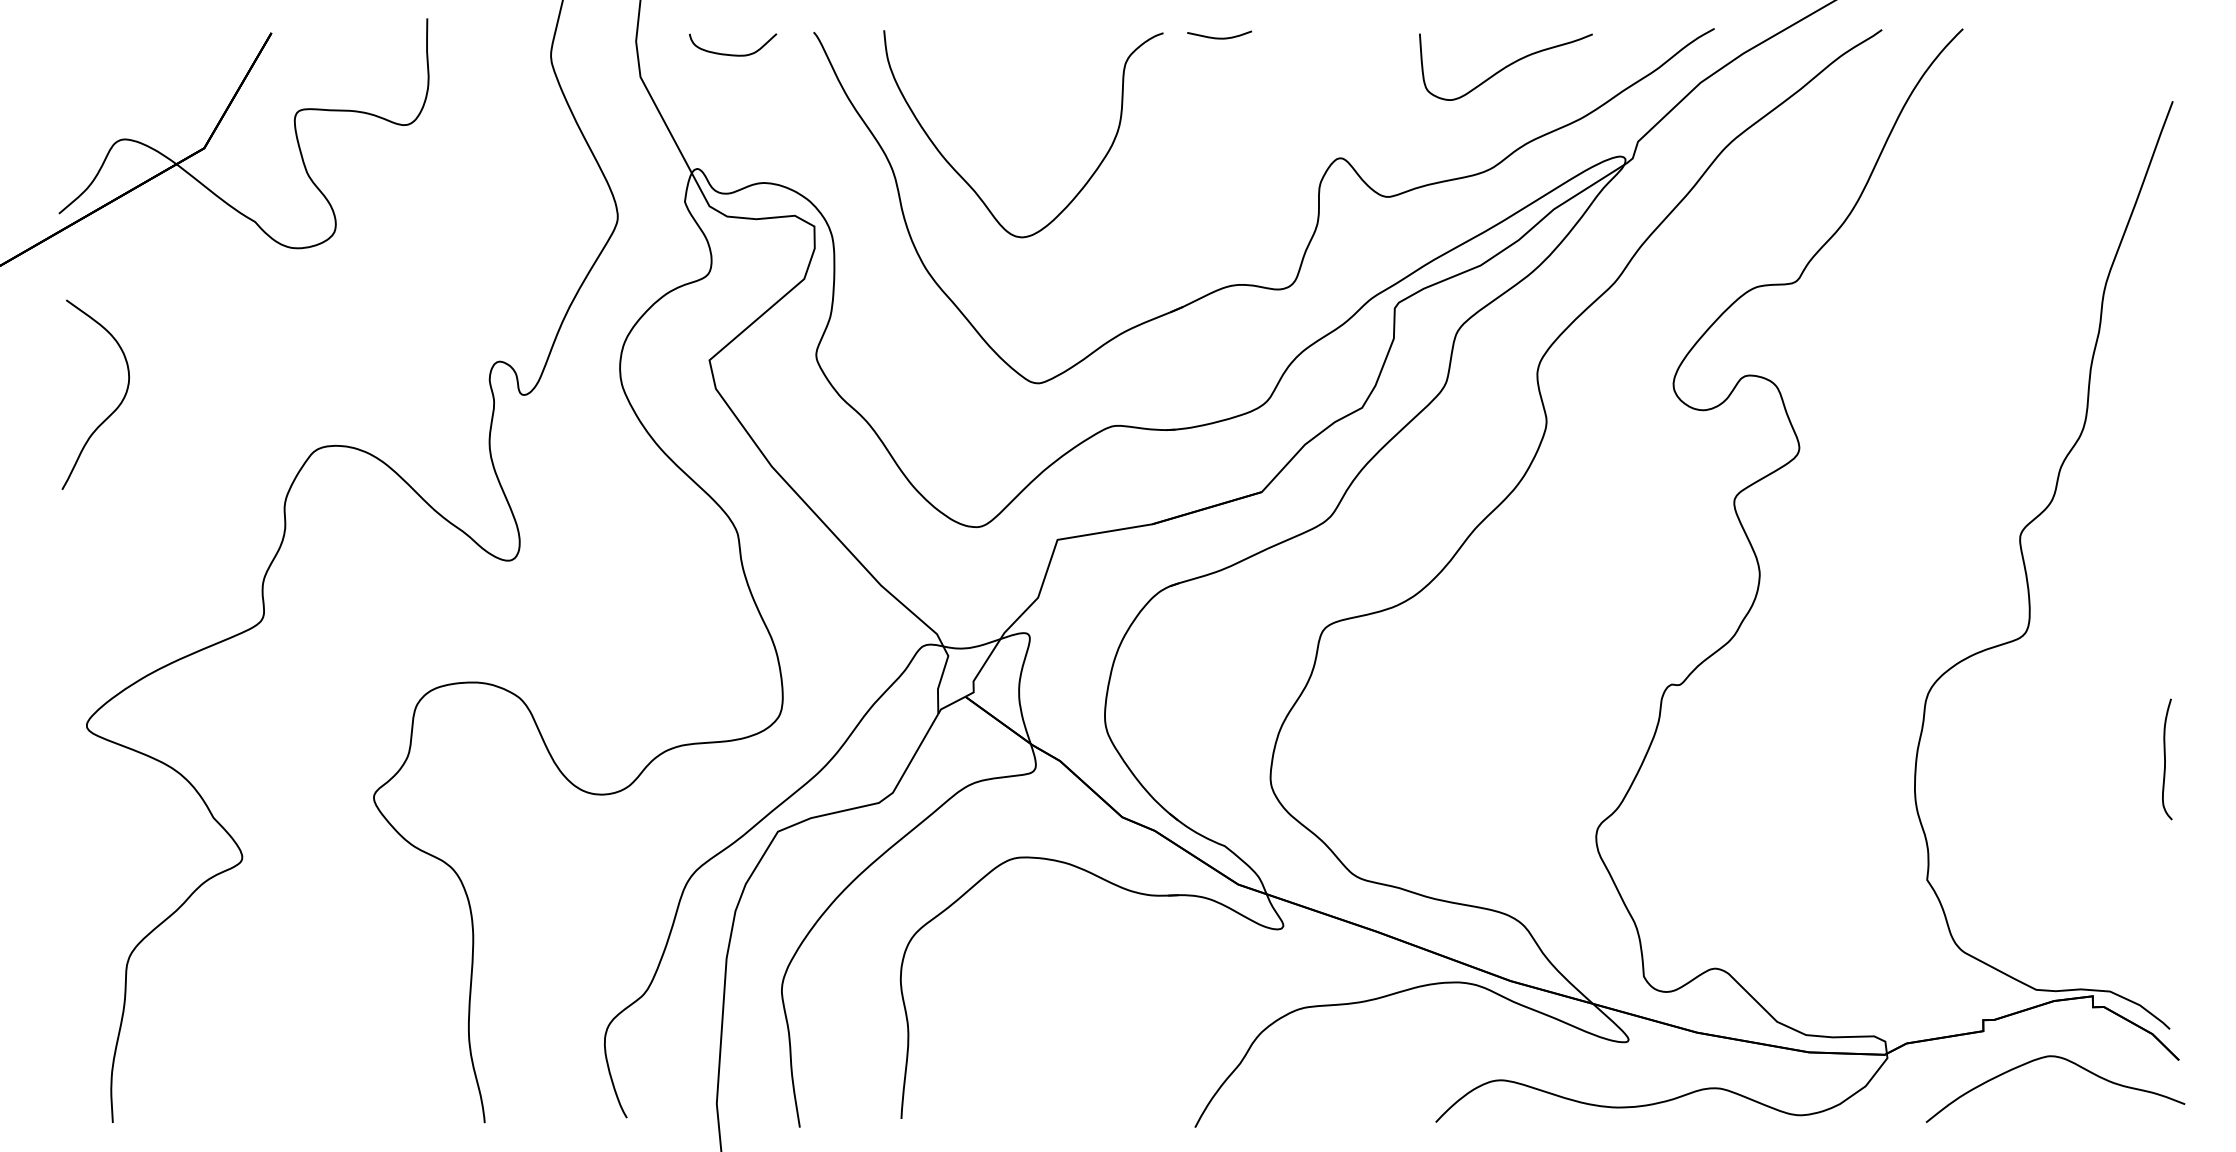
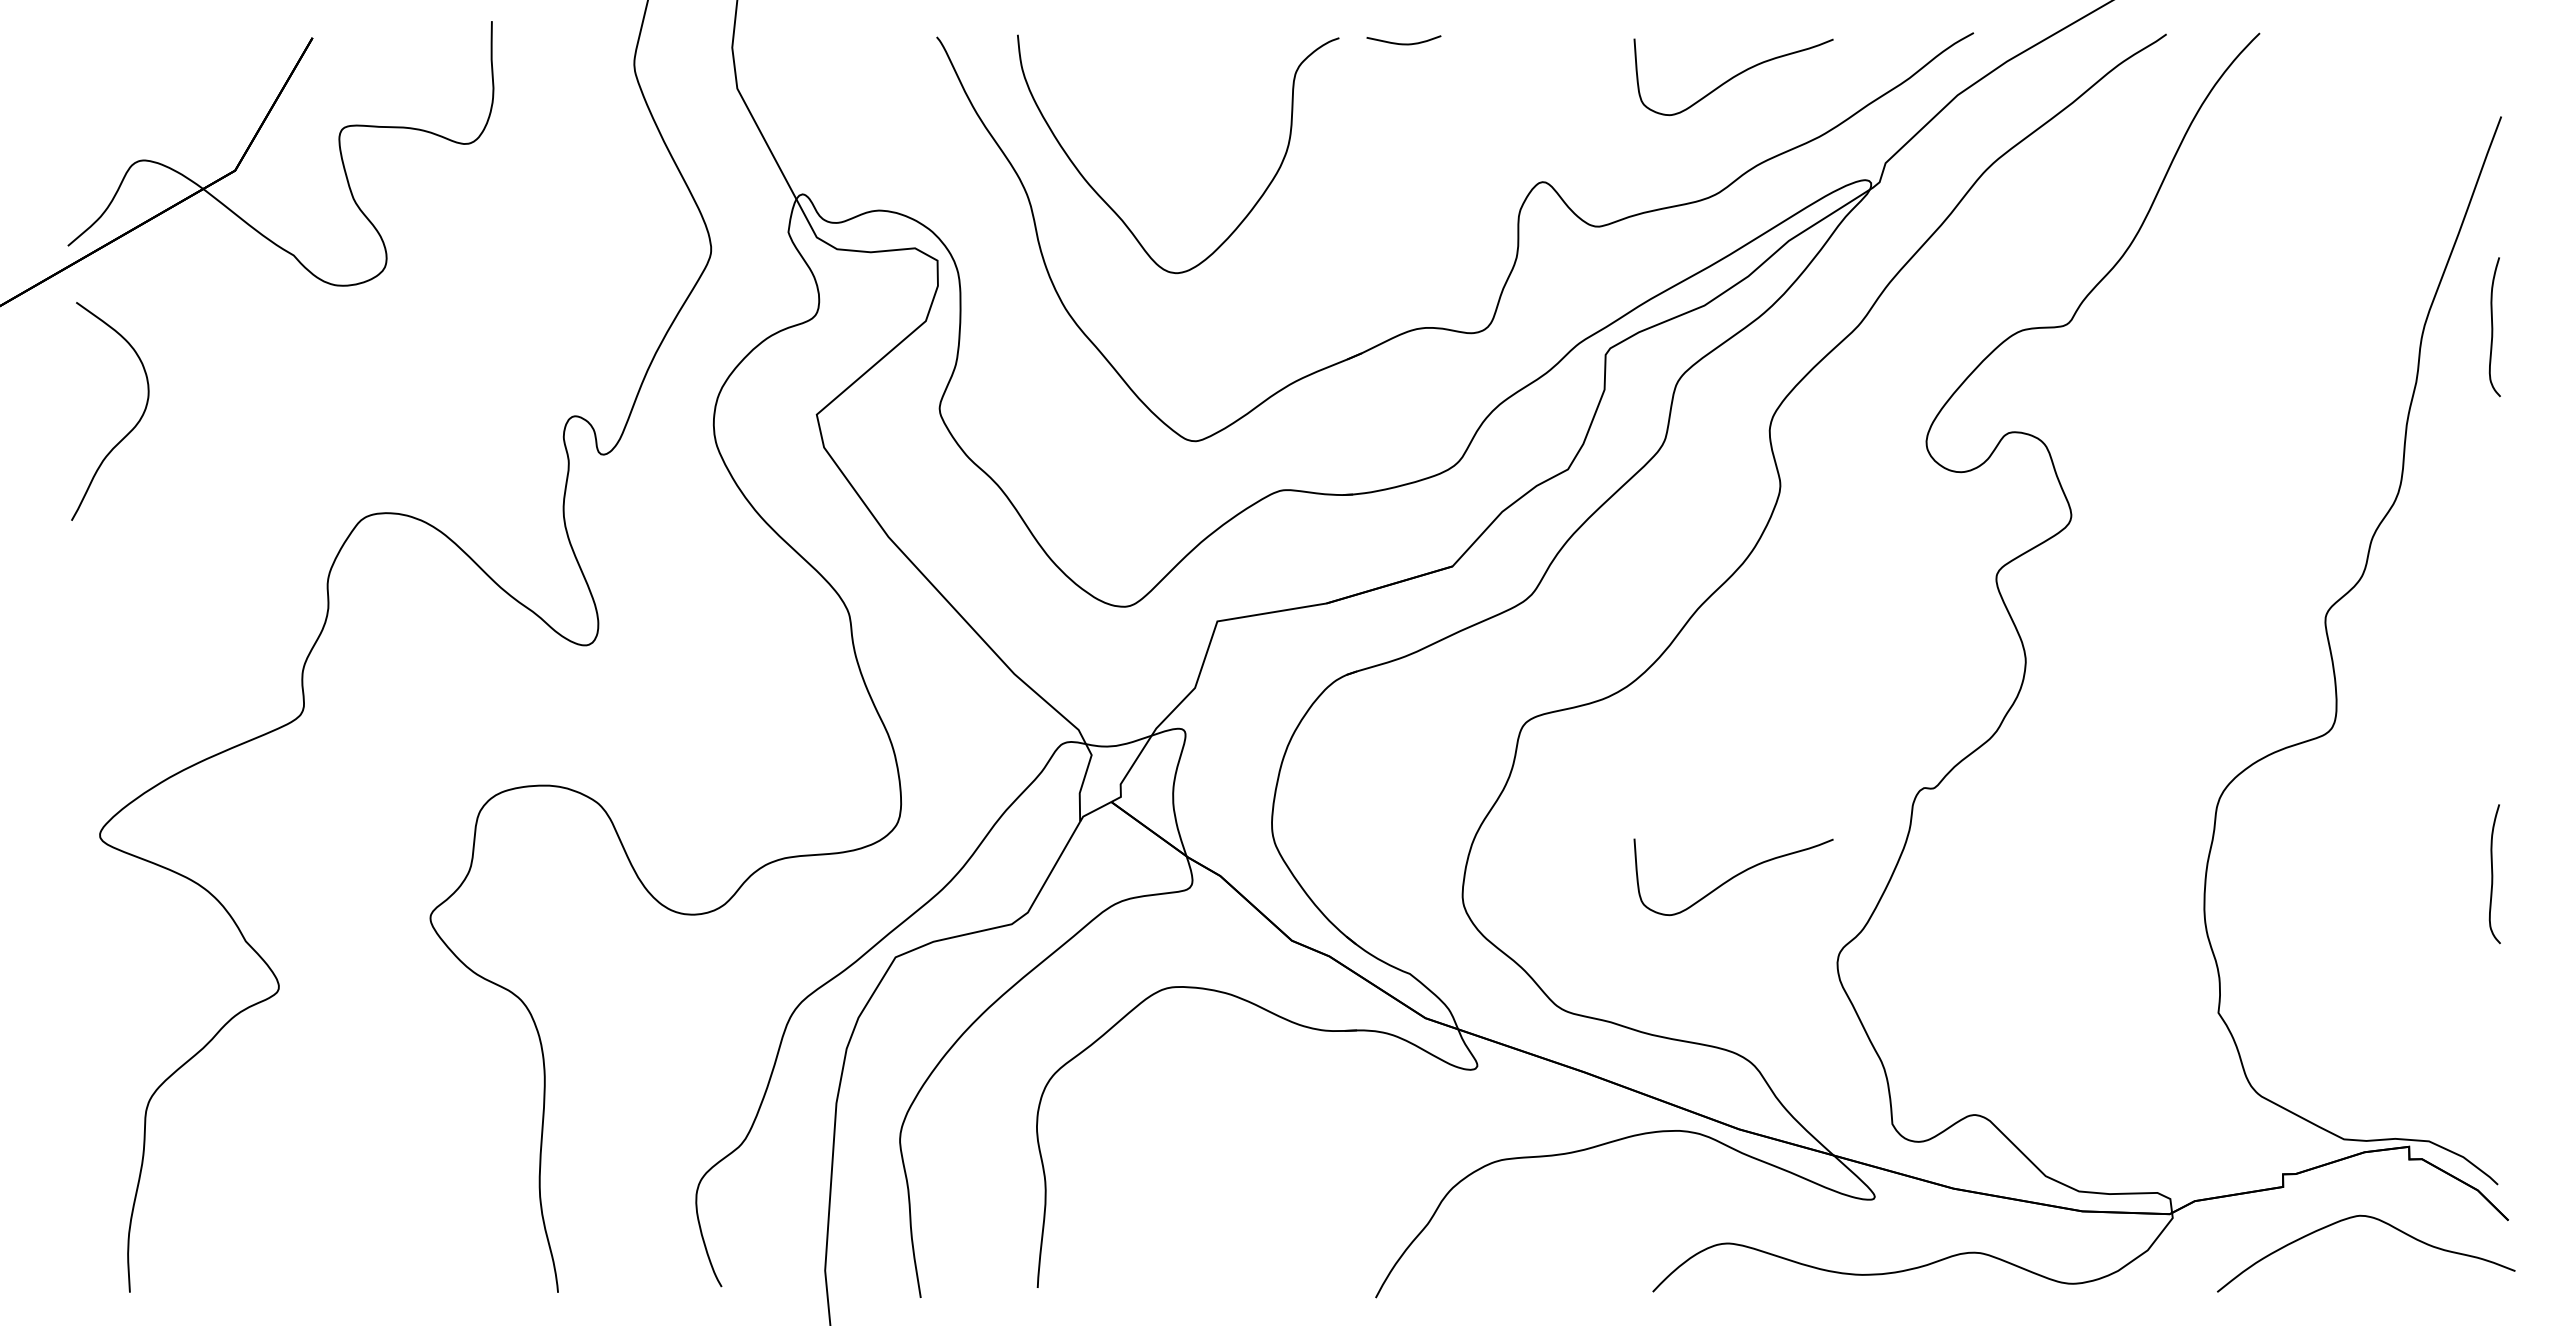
curve: (732, 54) -> (843, 62), removed
curve: (2166, 284) -> (2493, 327), added
curve: (113, 411) -> (130, 430), moved
curve: (1505, 762) -> (1733, 877), added

